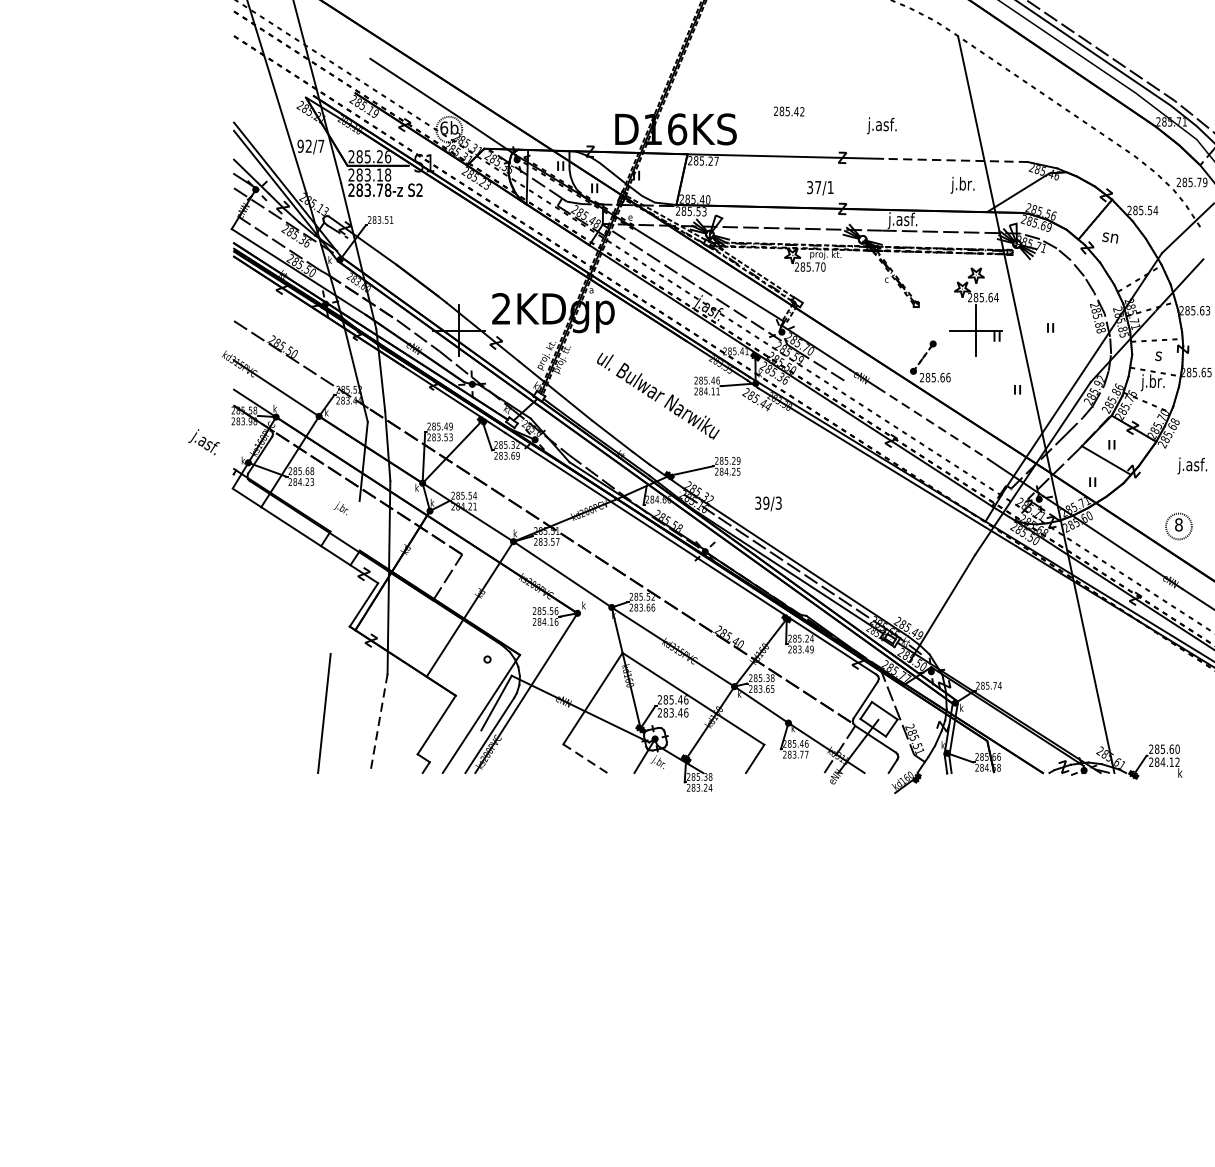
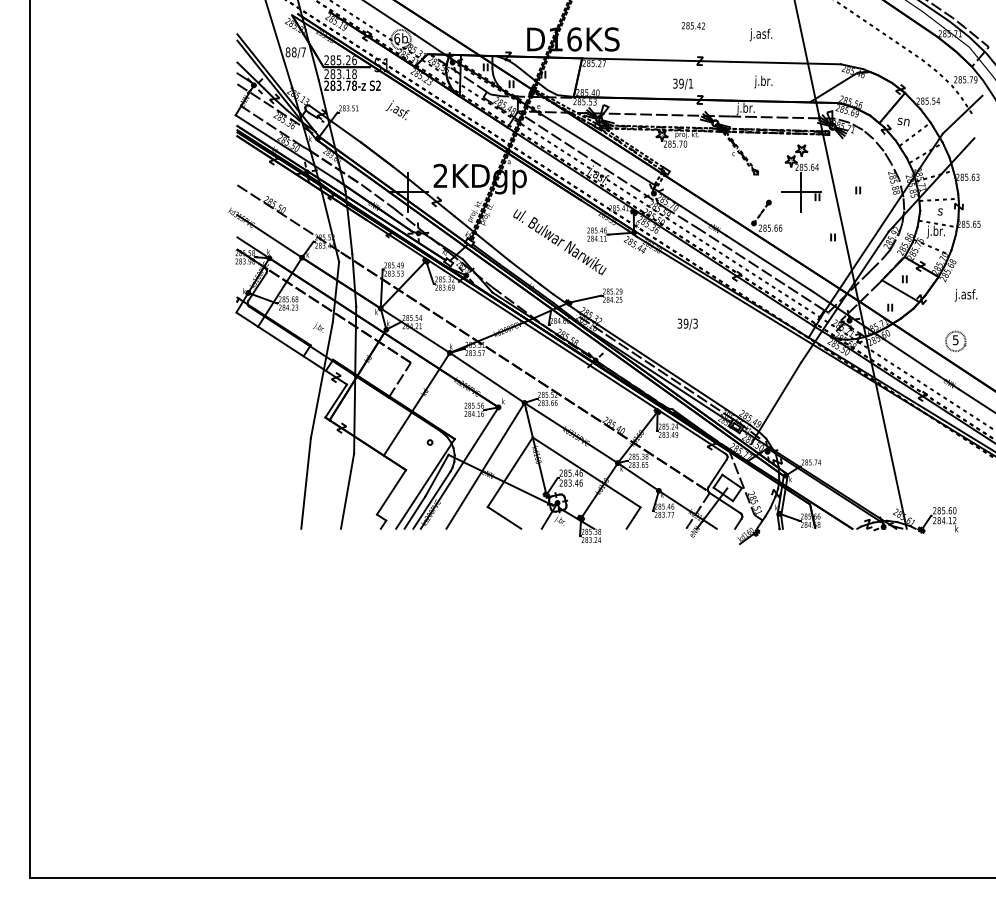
text: (787, 111) -> (692, 25), moved
text: (881, 125) -> (760, 34), moved
text: (303, 146) -> (290, 52), 92/7 -> 88/7
line: (954, 160) -> (785, 63), dashed -> solid
text: (962, 184) -> (763, 81), moved
text: (818, 187) -> (681, 83), 37/1 -> 39/1
text: (902, 220) -> (745, 108), j.asf. -> j.br.
line: (1124, 254) -> (914, 134), added
line: (933, 424) -> (769, 263), dashed -> solid
line: (924, 433) -> (762, 270), added
text: (203, 442) -> (397, 110), moved
text: (768, 502) -> (687, 323), moved
text: (1178, 525) -> (955, 340), 8 -> 5
line: (344, 577) -> (321, 380), added
line: (560, 689) -> (485, 465), added
line: (378, 723) -> (347, 491), dashed -> solid
line: (466, 751) -> (414, 512), added
line: (585, 758) -> (504, 517), dashed -> solid

